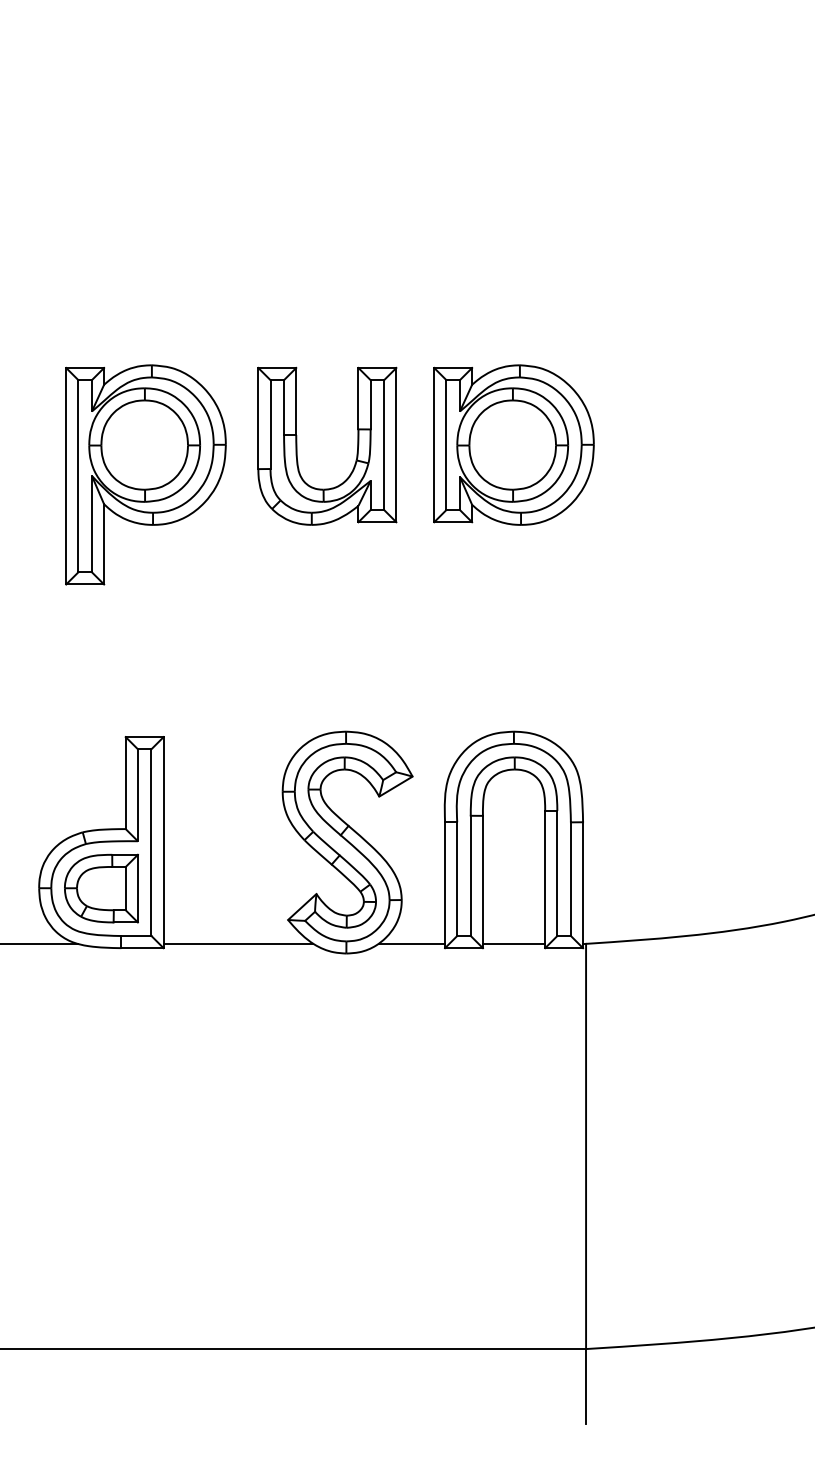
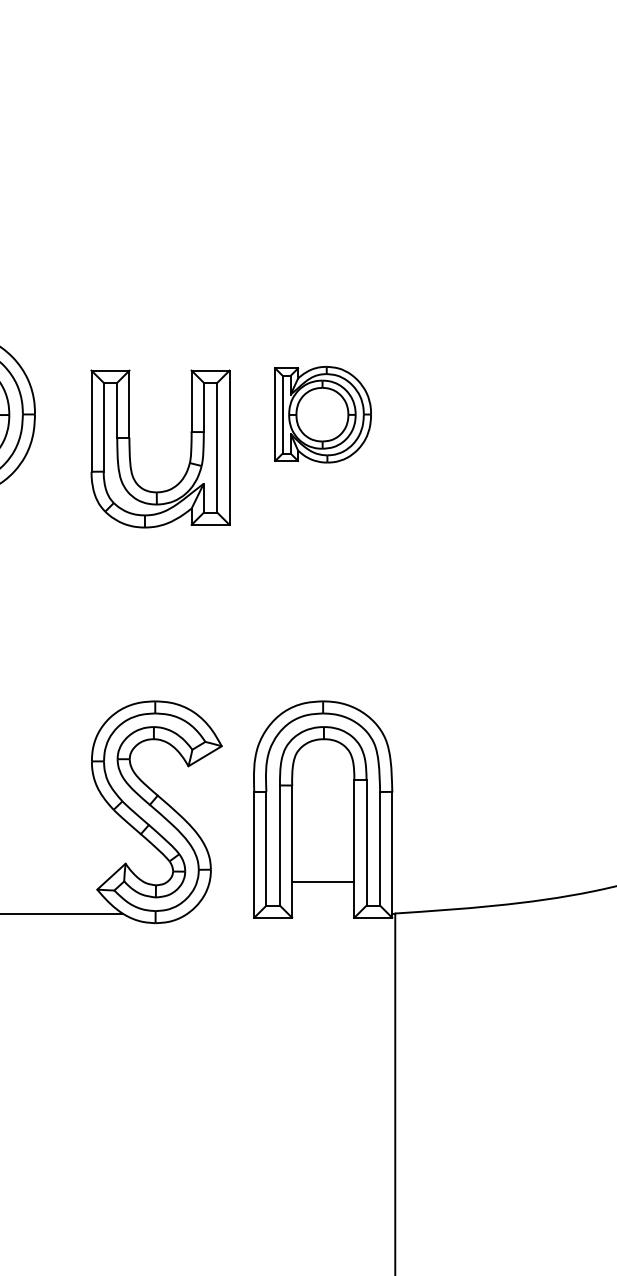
part: (513, 444) -> (322, 414), size x0.6
part: (356, 452) -> (189, 455), moved
line: (411, 943) -> (220, 913), removed
line: (513, 943) -> (322, 881), moved

